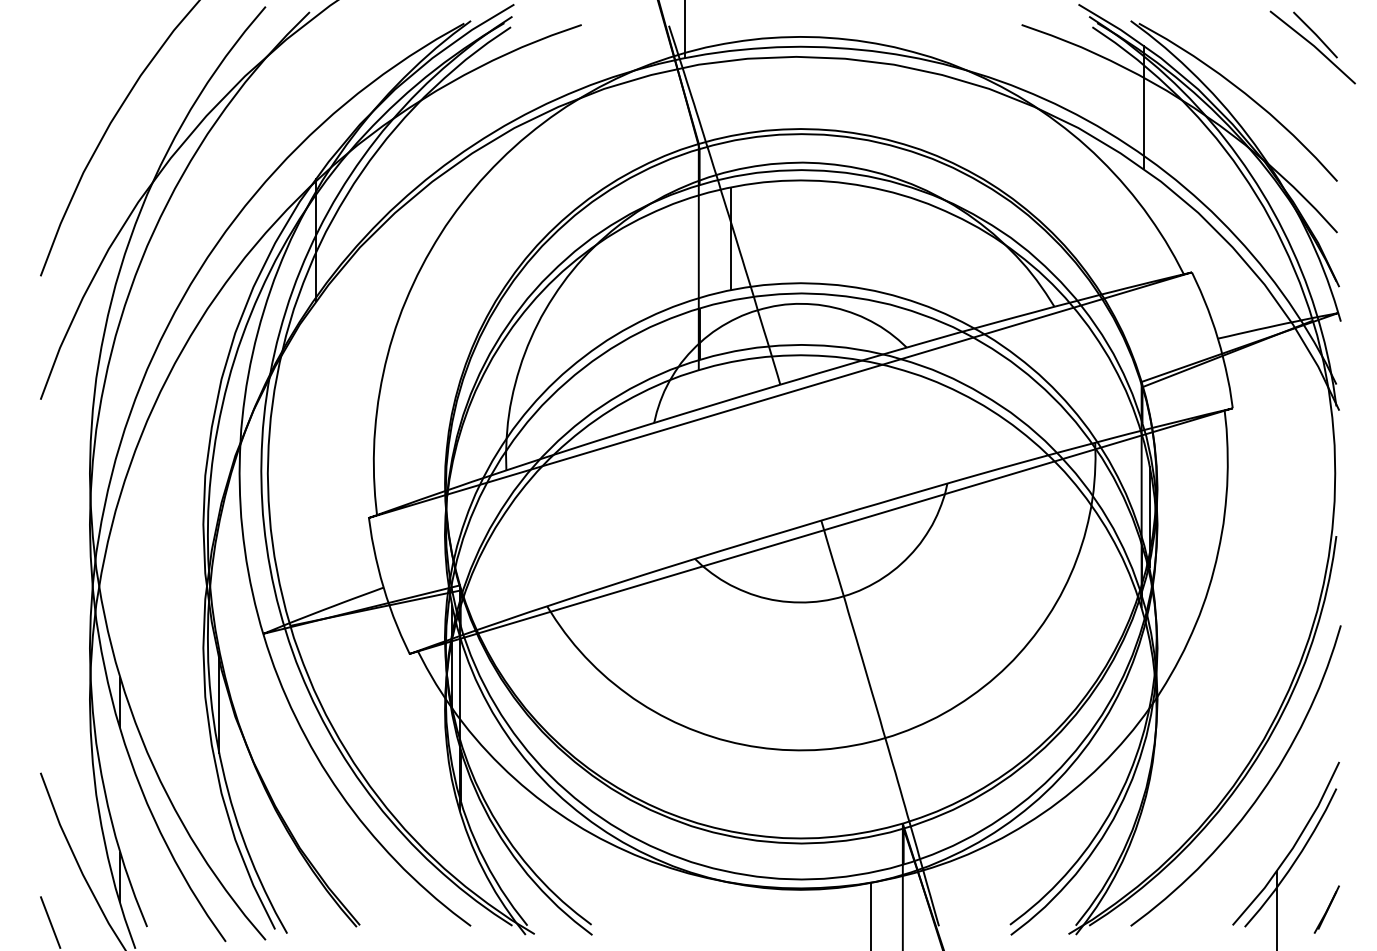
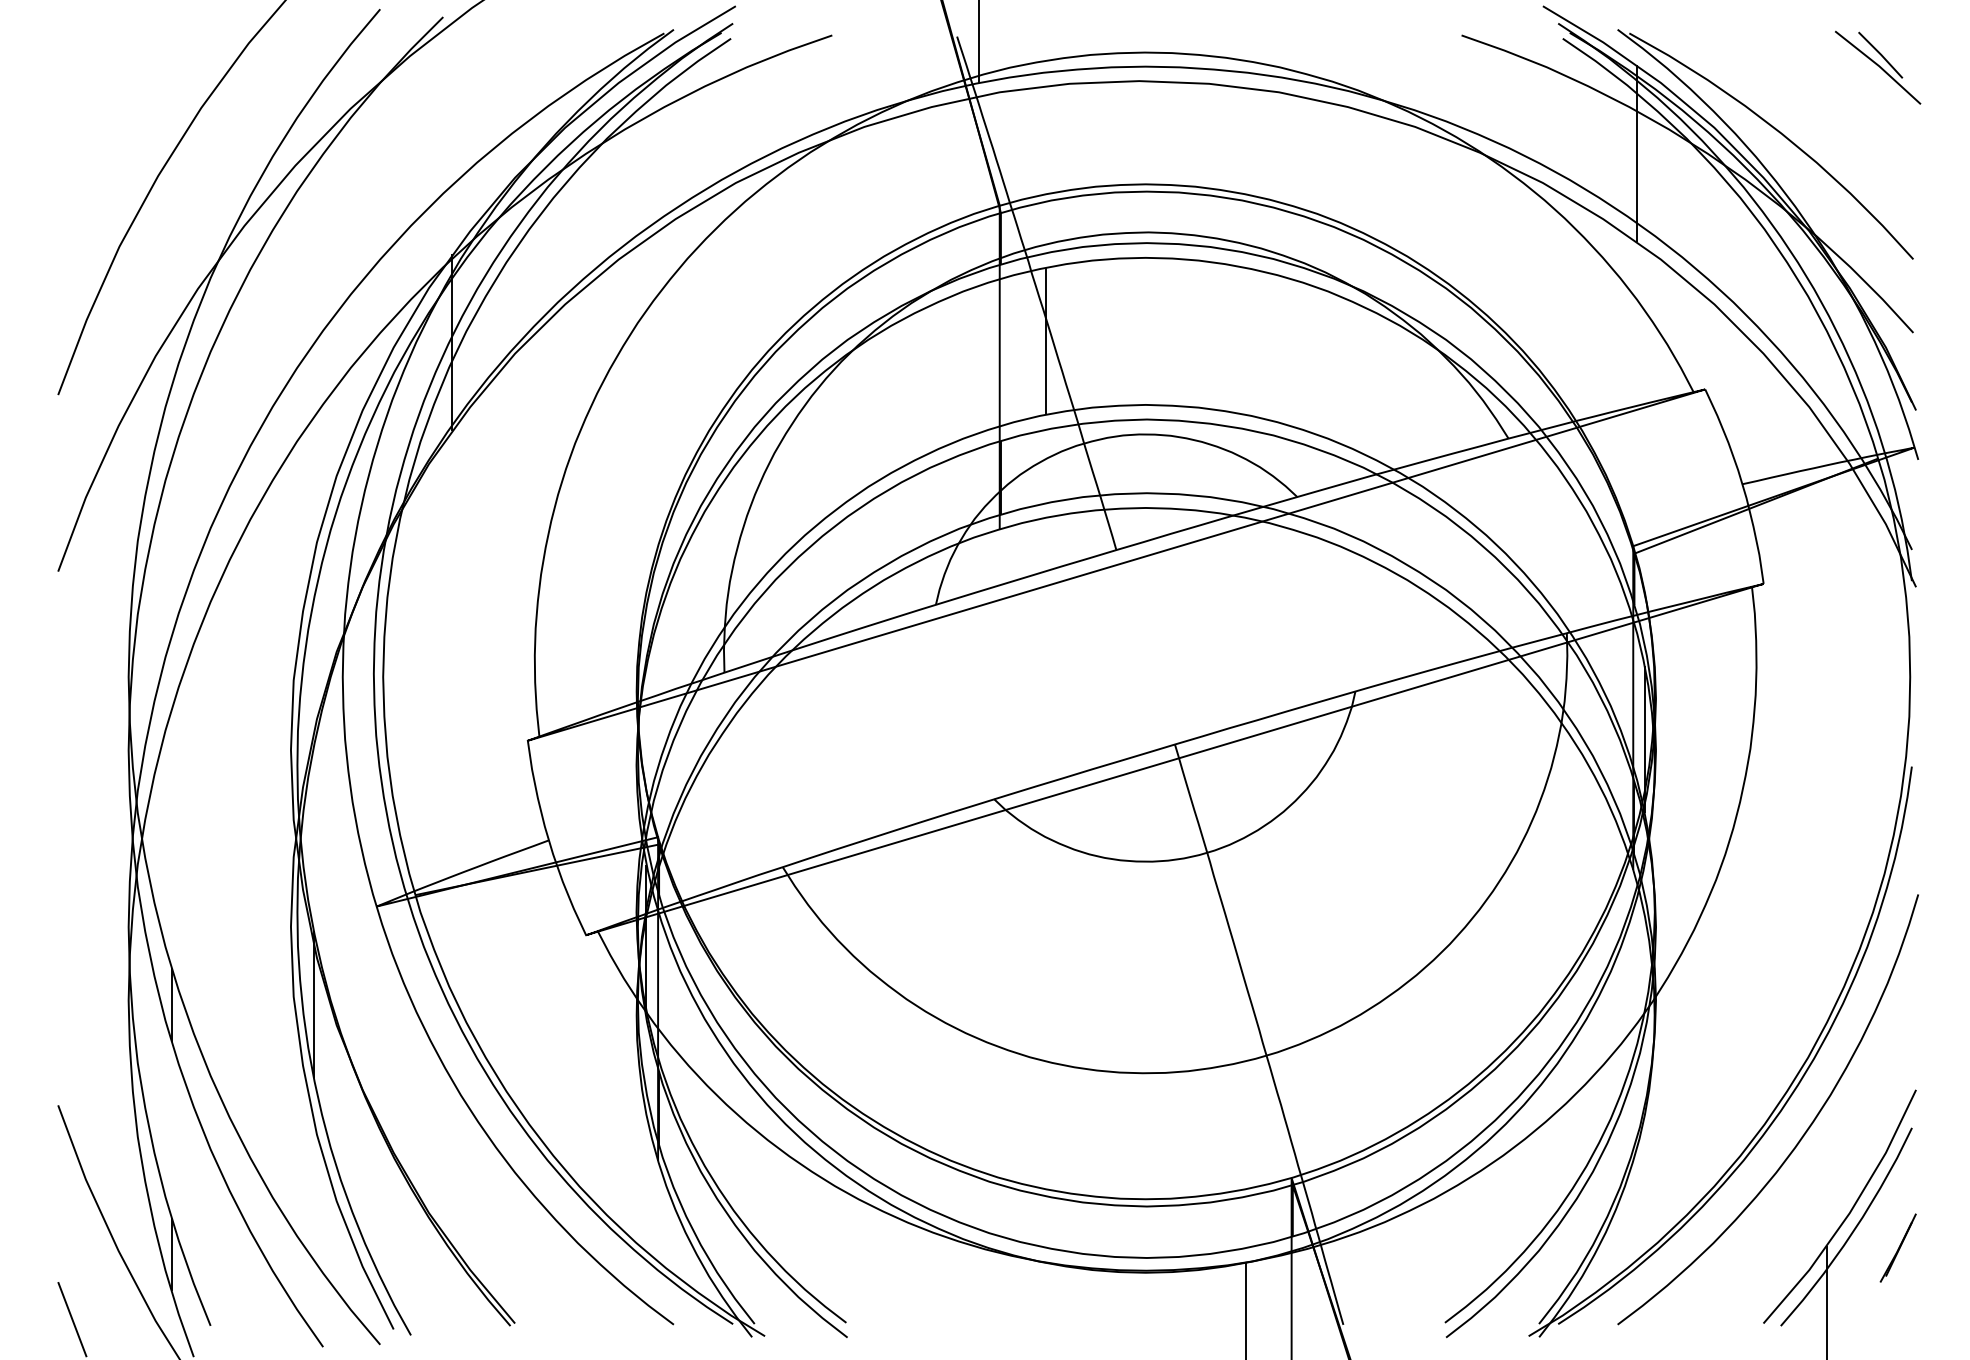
part: (1312, 47) -> (1877, 67), size x0.7
part: (1326, 909) -> (1897, 1247), moved

